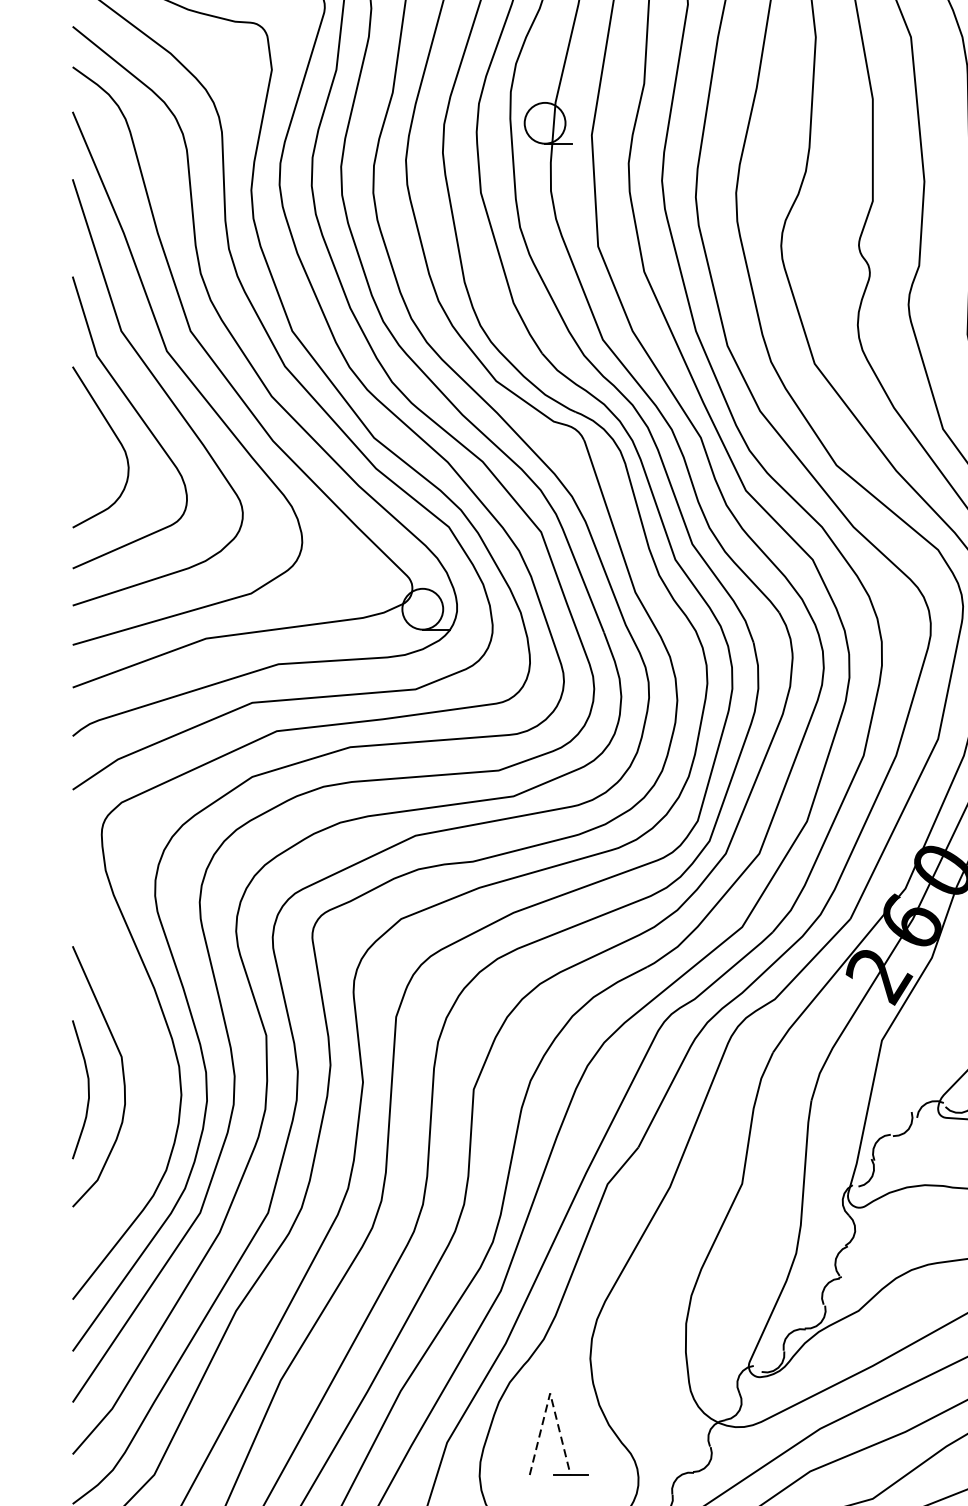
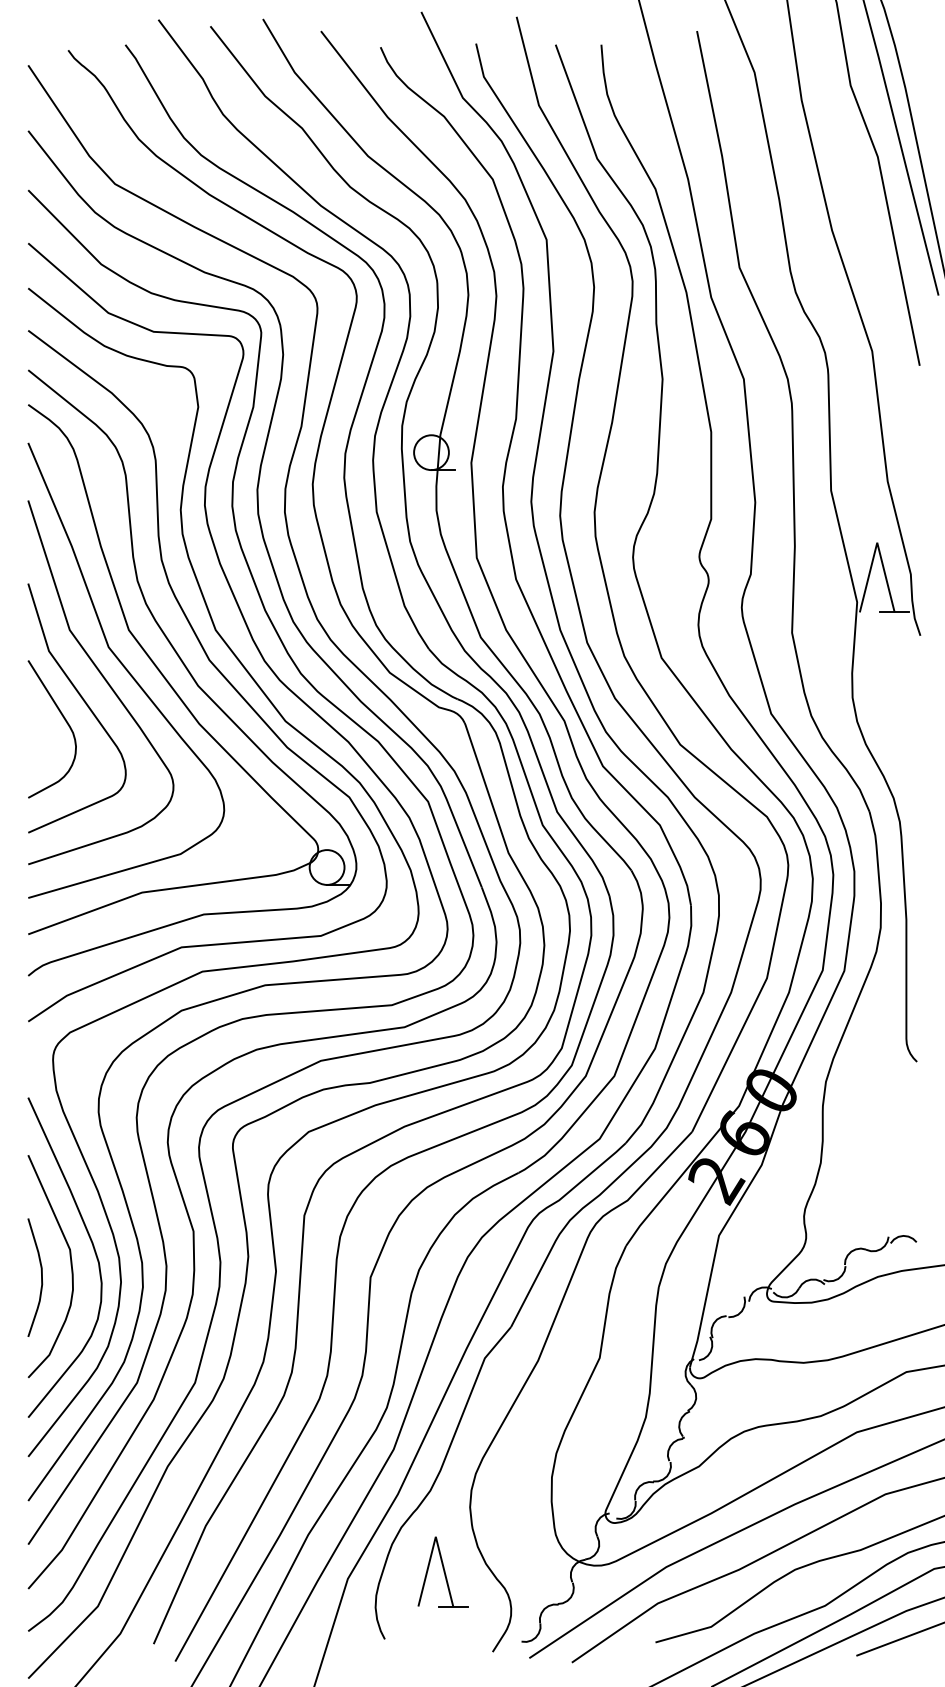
curve: (147, 1053) -> (92, 1246), added
line: (549, 1392) -> (435, 1536), dashed -> solid

